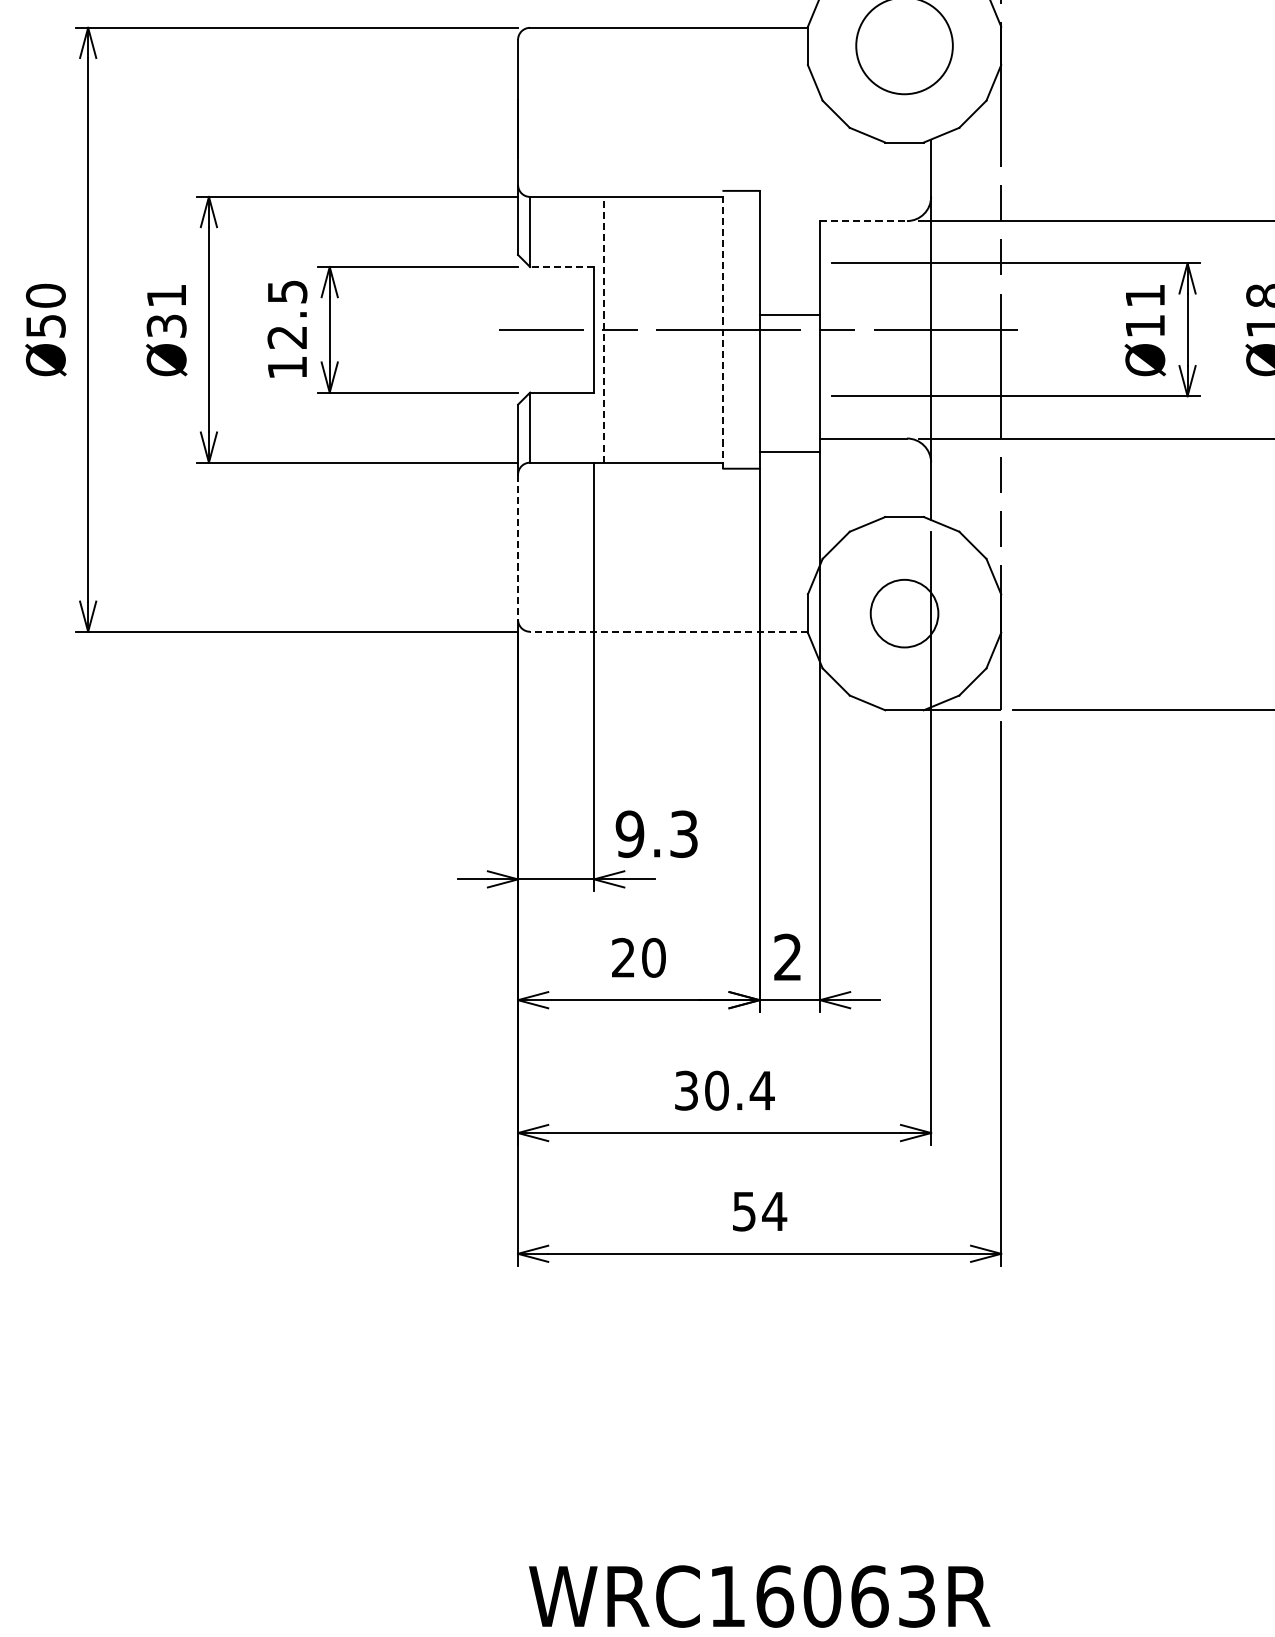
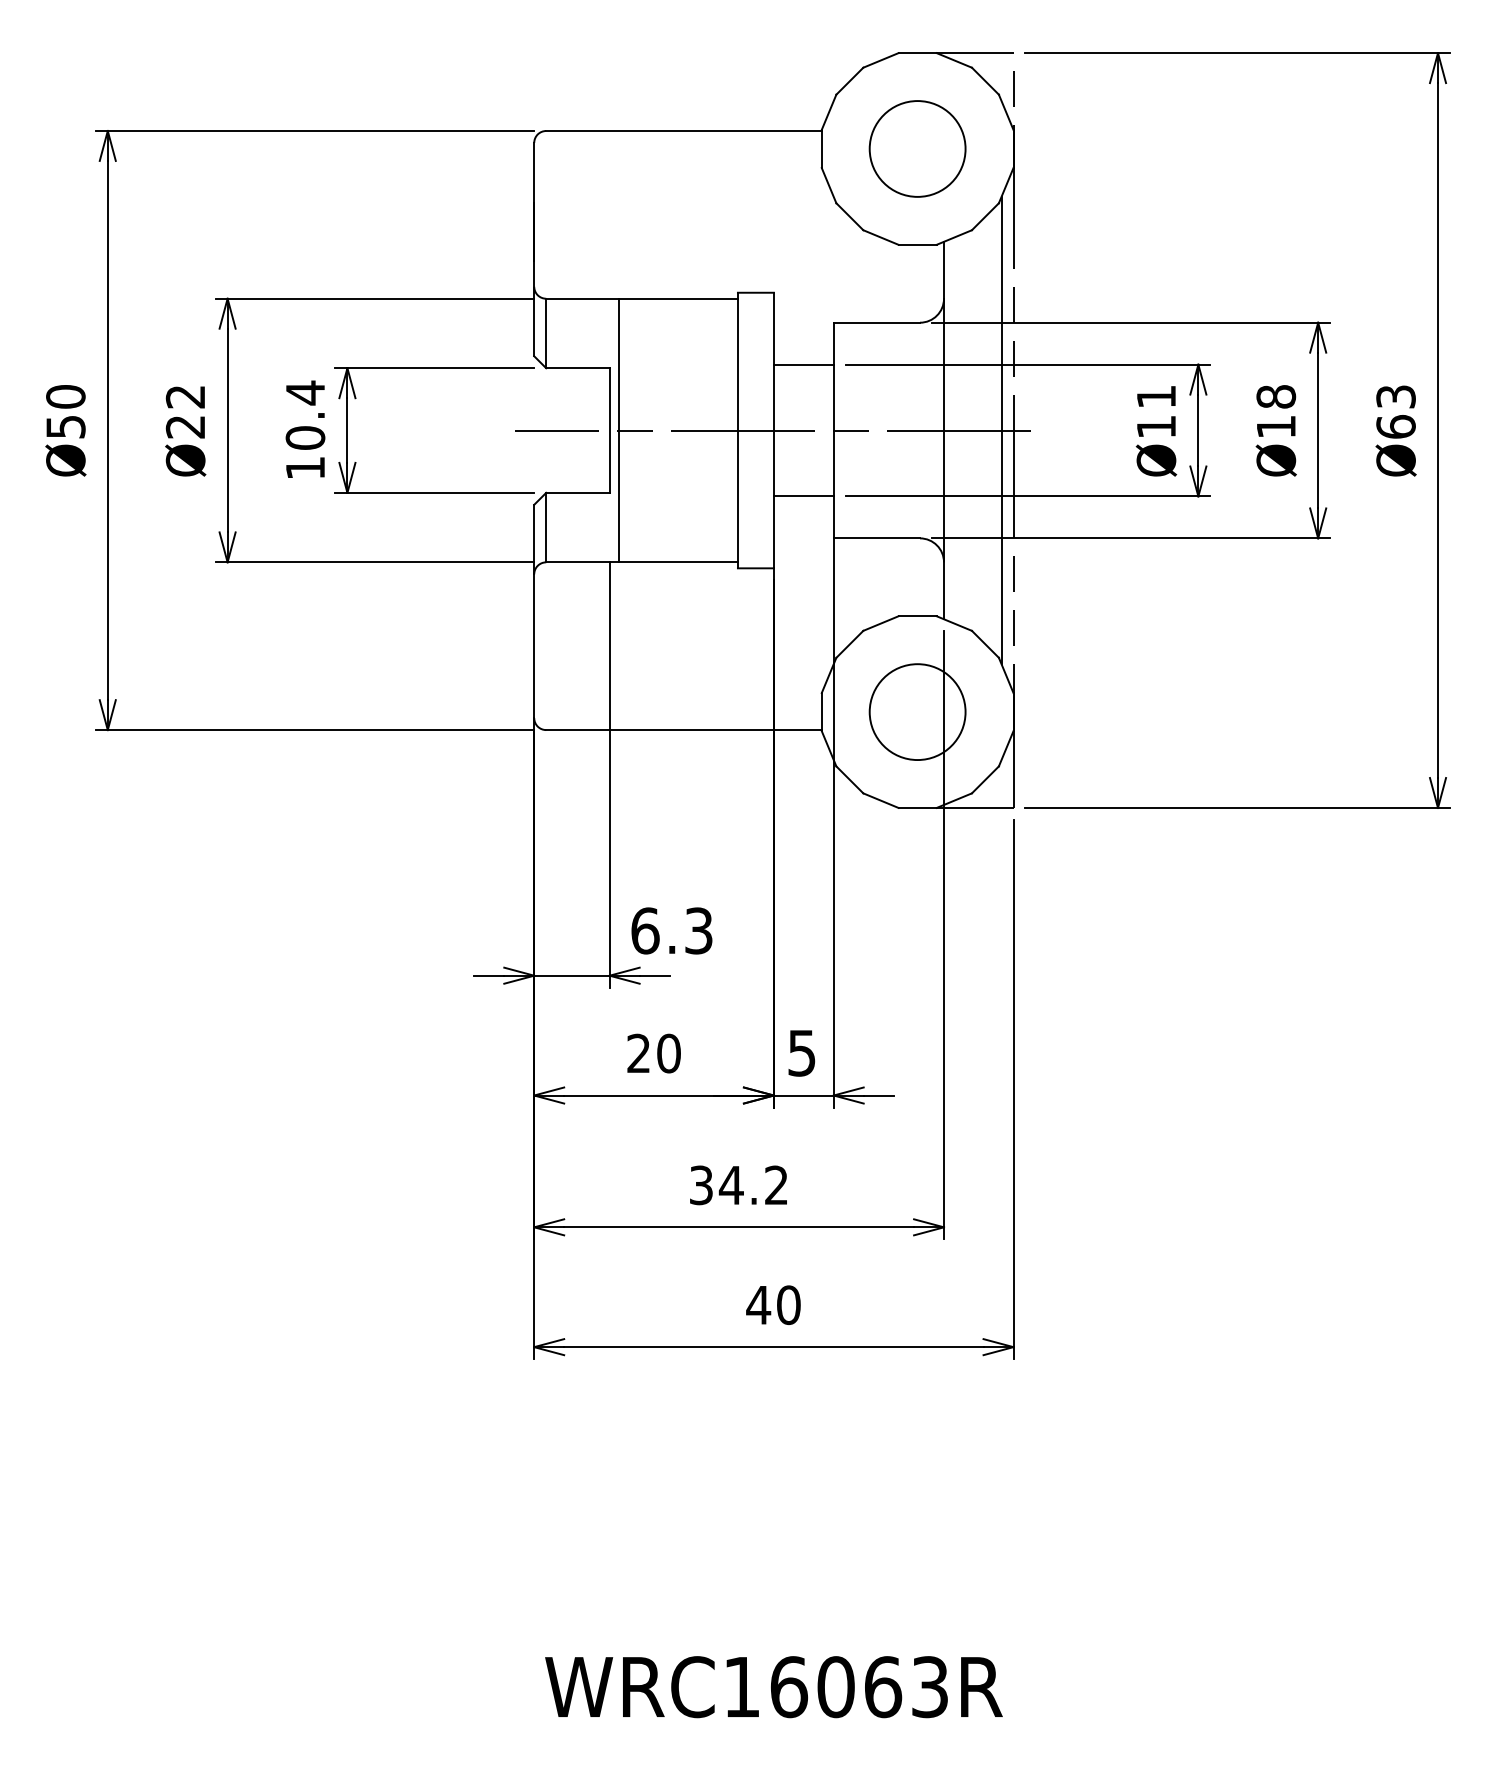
line: (864, 220) -> (877, 322), dashed -> solid
line: (561, 267) -> (577, 368), dashed -> solid
text: (166, 311) -> (185, 412), Ø31 -> Ø22
text: (287, 313) -> (305, 414), 12.5 -> 10.4
line: (789, 314) -> (803, 364), moved
line: (604, 329) -> (619, 430), dashed -> solid
line: (722, 329) -> (737, 430), dashed -> solid
line: (989, 329) -> (1001, 430), added
line: (789, 451) -> (803, 496), moved
line: (518, 547) -> (534, 646), dashed -> solid
circle: (904, 614) -> (917, 712), size x1.43
line: (669, 632) -> (684, 730), dashed -> solid
text: (630, 833) -> (645, 930), 9.3 -> 6.3
text: (787, 956) -> (801, 1052), 2 -> 5
text: (739, 1090) -> (753, 1185), 30.4 -> 34.2
text: (759, 1211) -> (773, 1305), 54 -> 40

